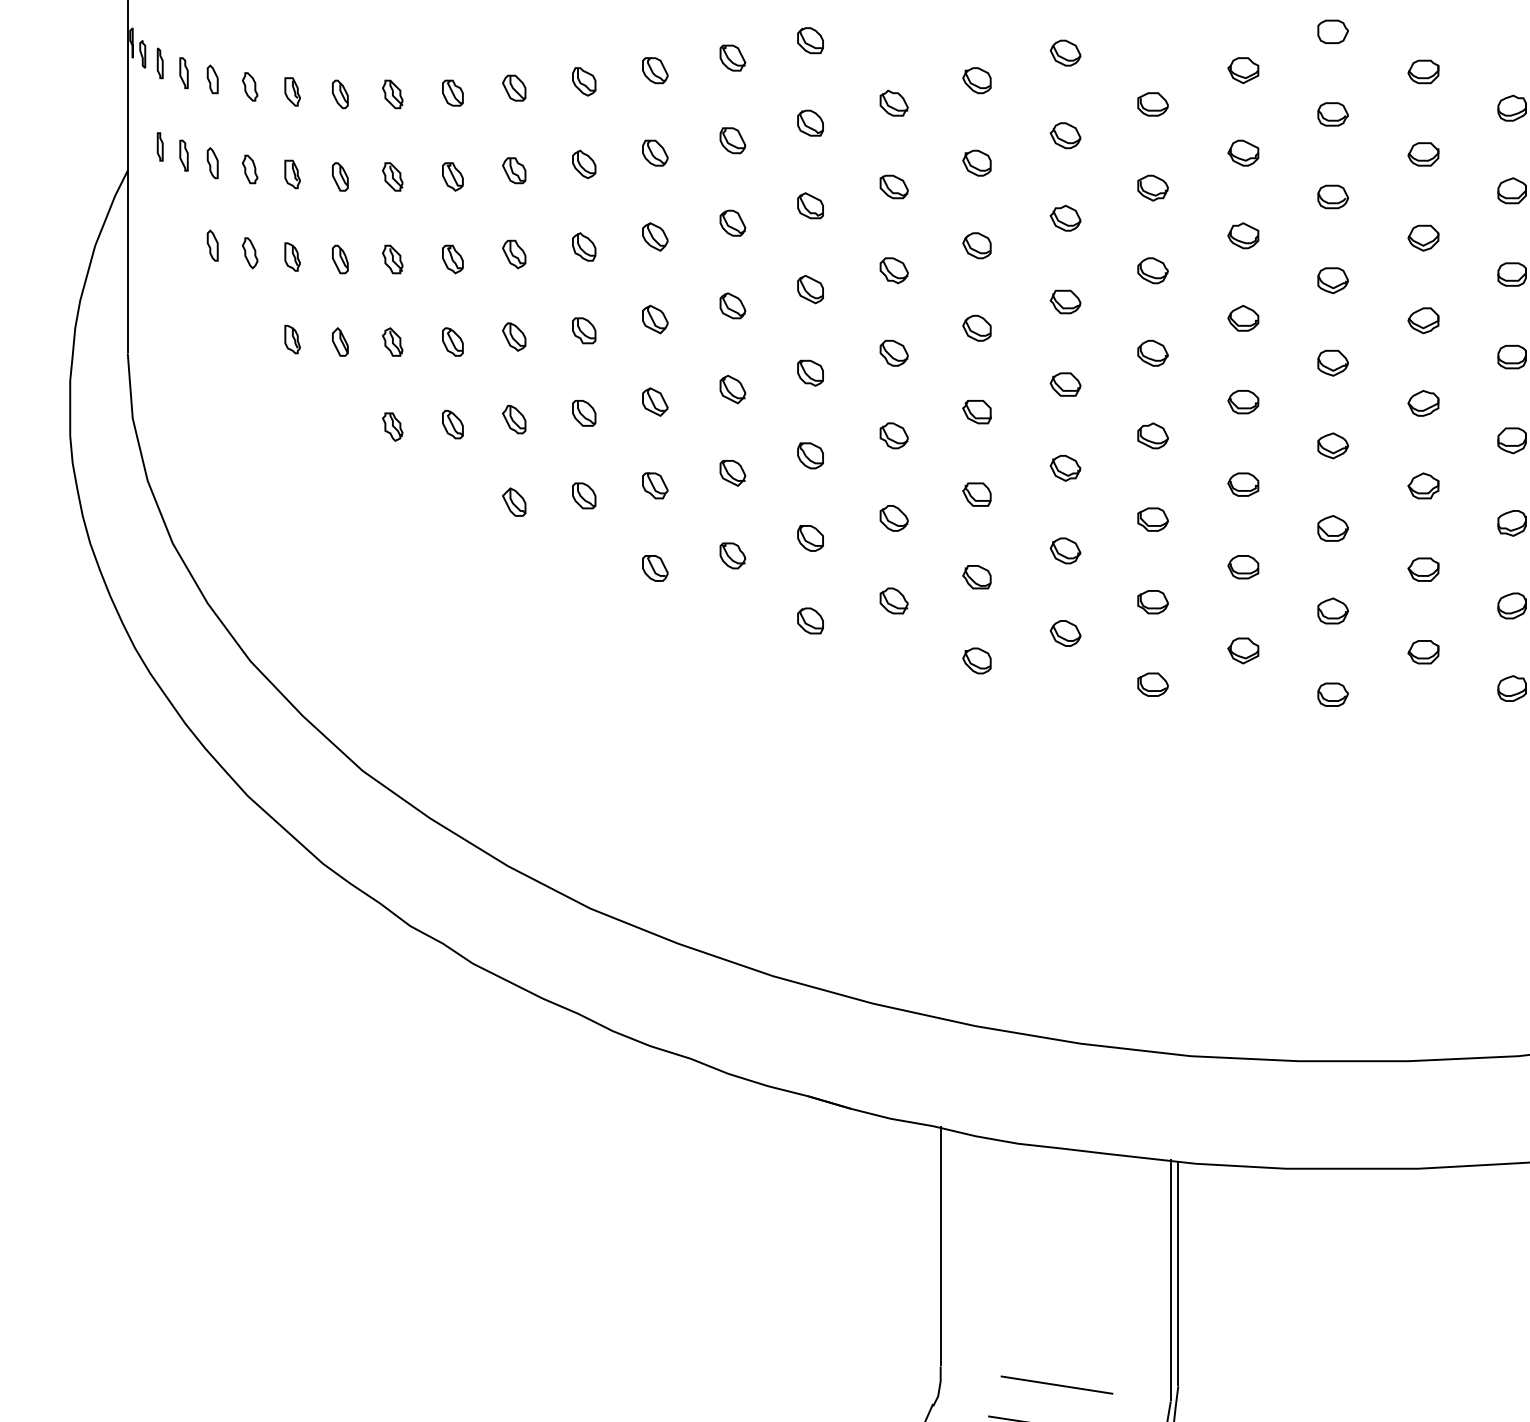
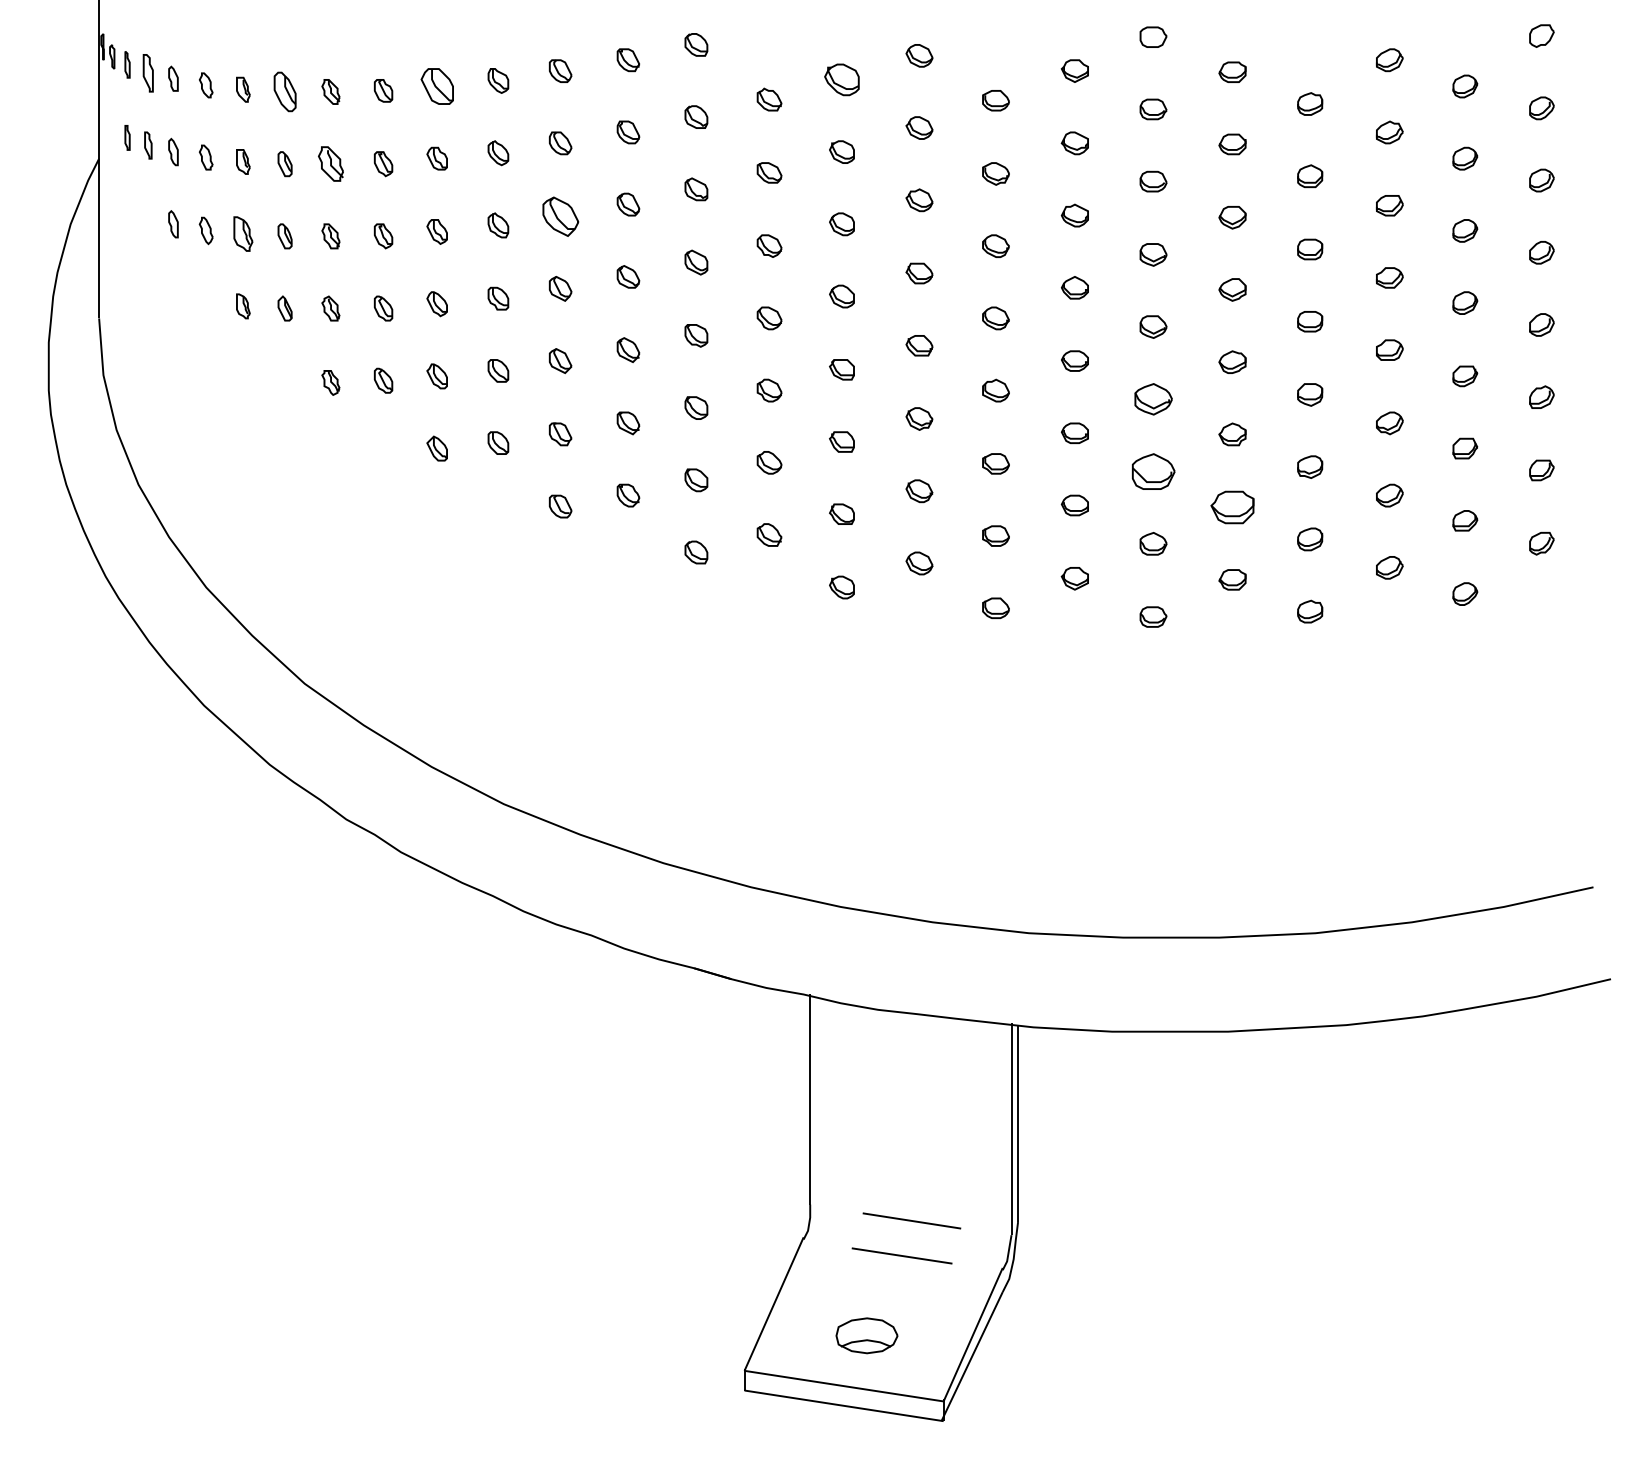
part: (184, 73) -> (148, 73), size x1.4
part: (976, 80) -> (841, 79), size x1.4
part: (513, 88) -> (436, 86), size x1.6
part: (339, 93) -> (284, 91), size x1.6
part: (392, 177) -> (330, 164), size x1.4
part: (655, 236) -> (560, 216), size x1.6
part: (292, 257) -> (243, 234), size x1.4
part: (1333, 446) -> (1153, 399), size x1.4
part: (1333, 528) -> (1153, 471), size x1.6
part: (1423, 569) -> (1232, 507), size x1.6

